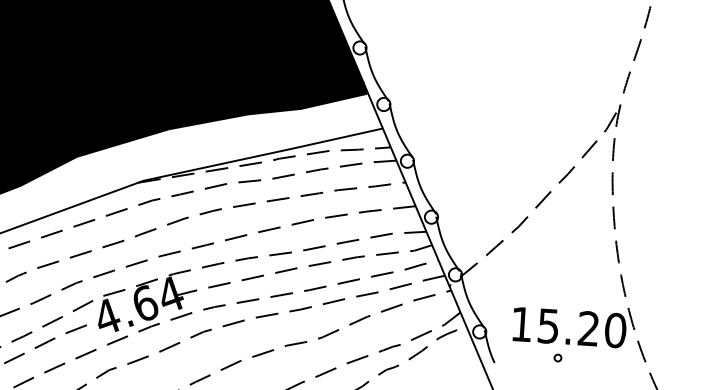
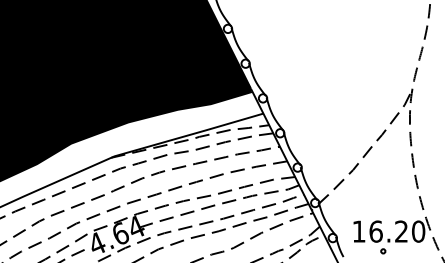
text: (547, 325) -> (375, 231), 15.20 -> 16.20

